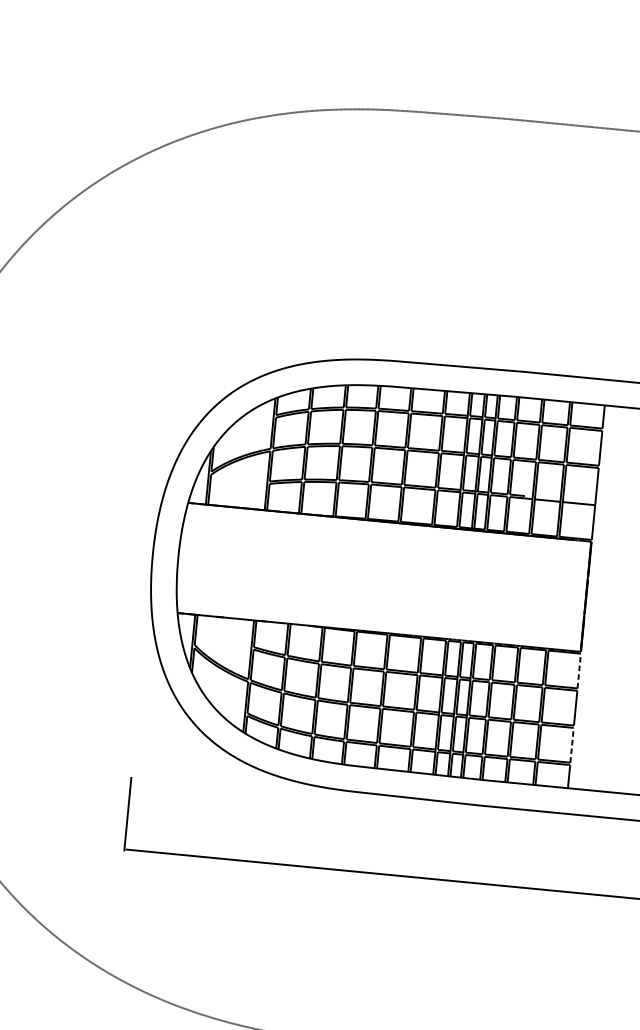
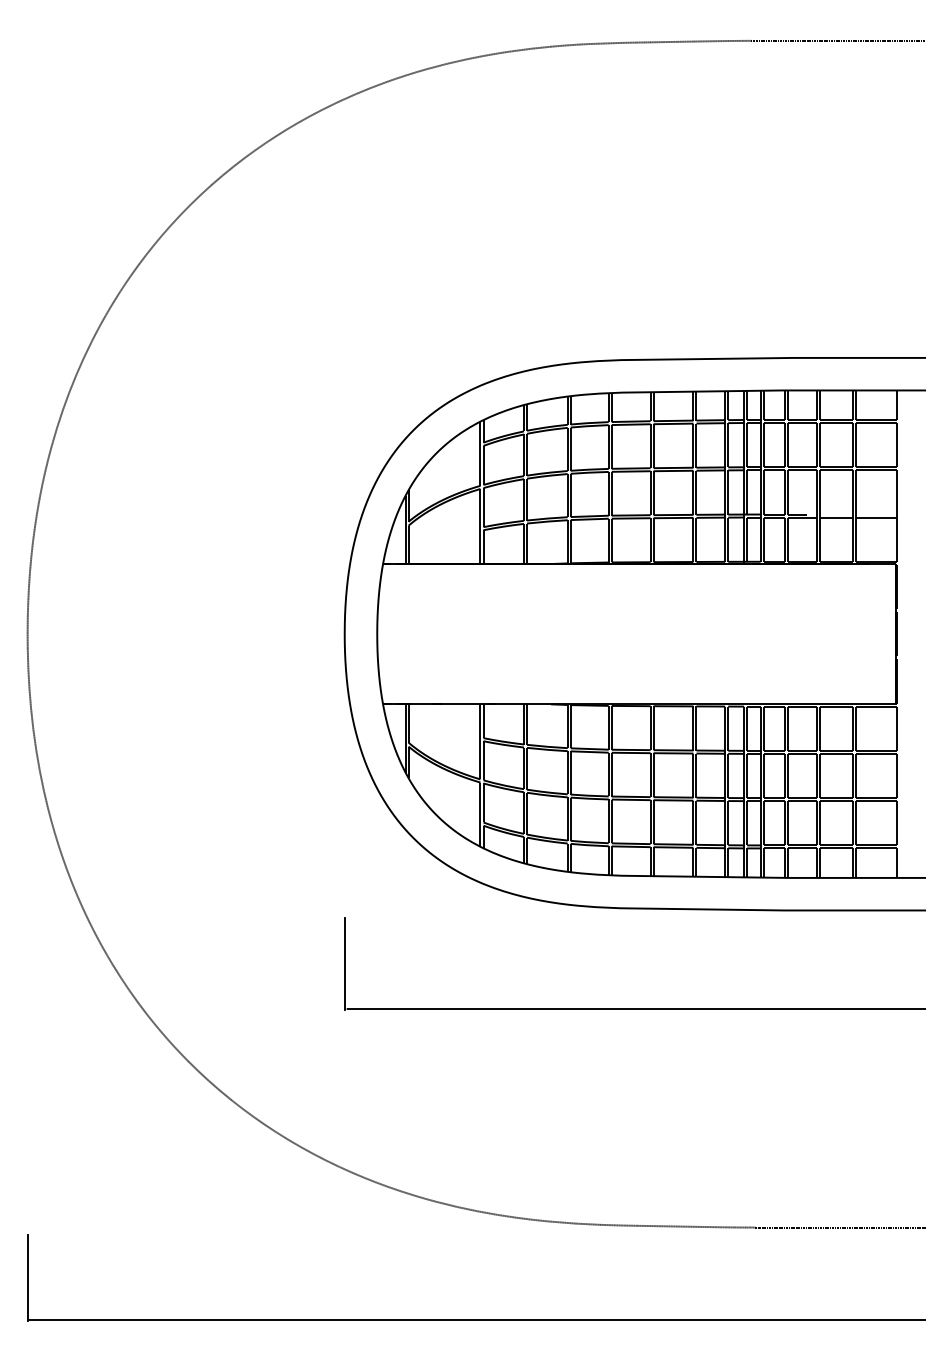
line: (578, 670) -> (896, 728), dashed -> solid
line: (571, 744) -> (896, 822), dashed -> solid

